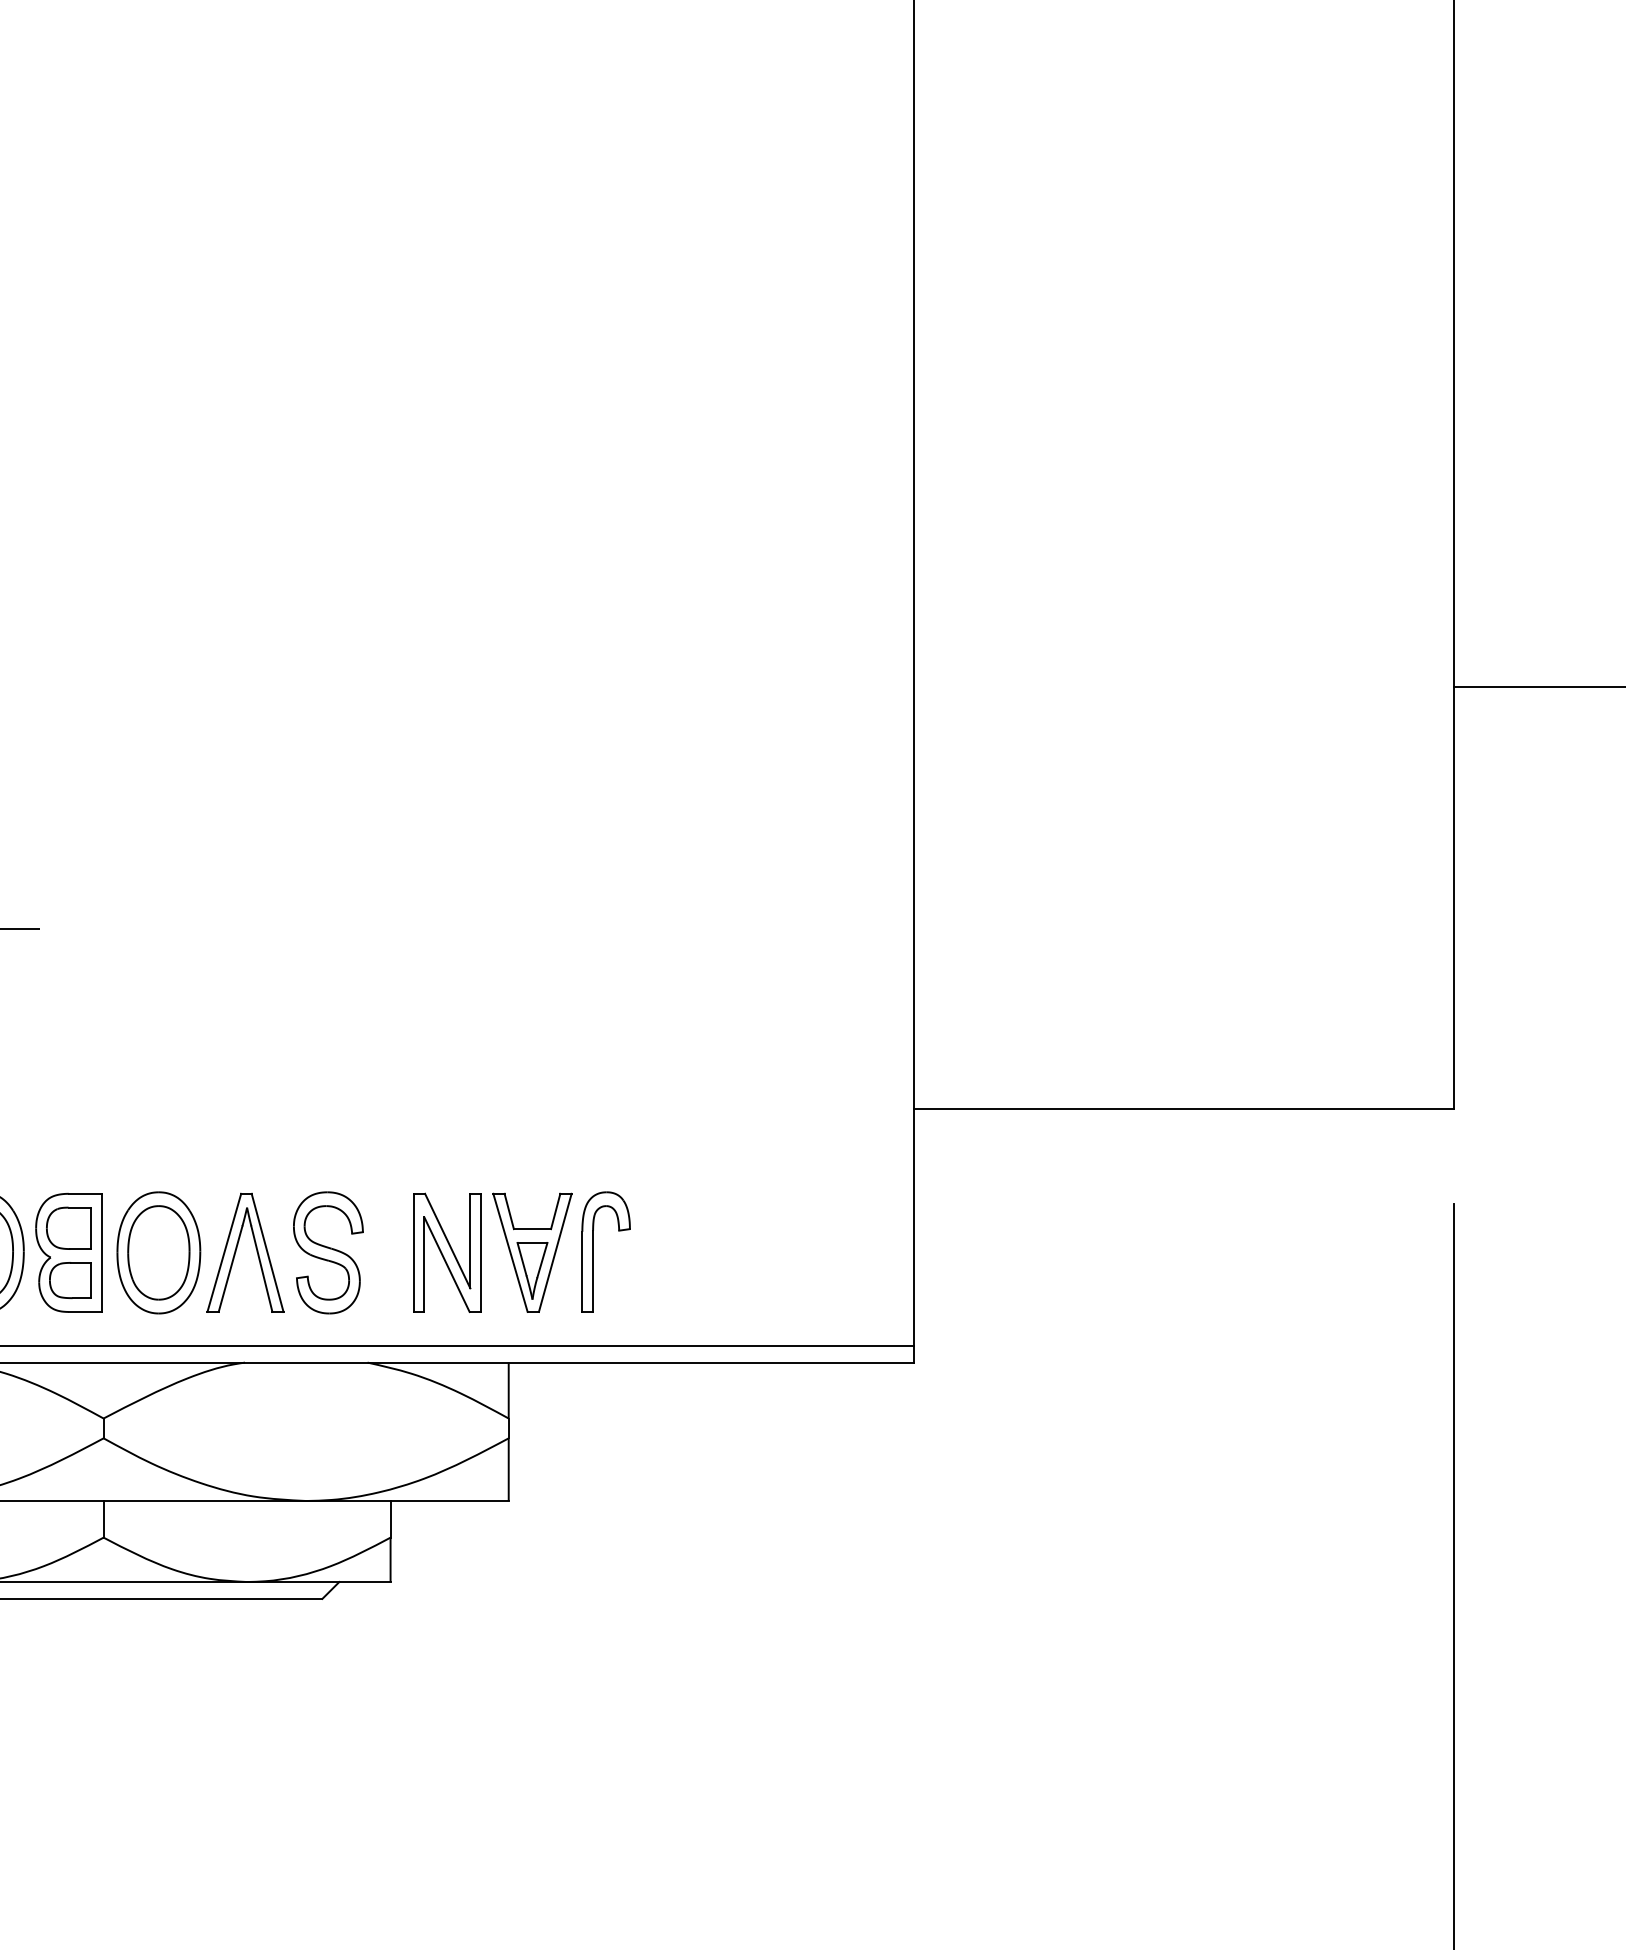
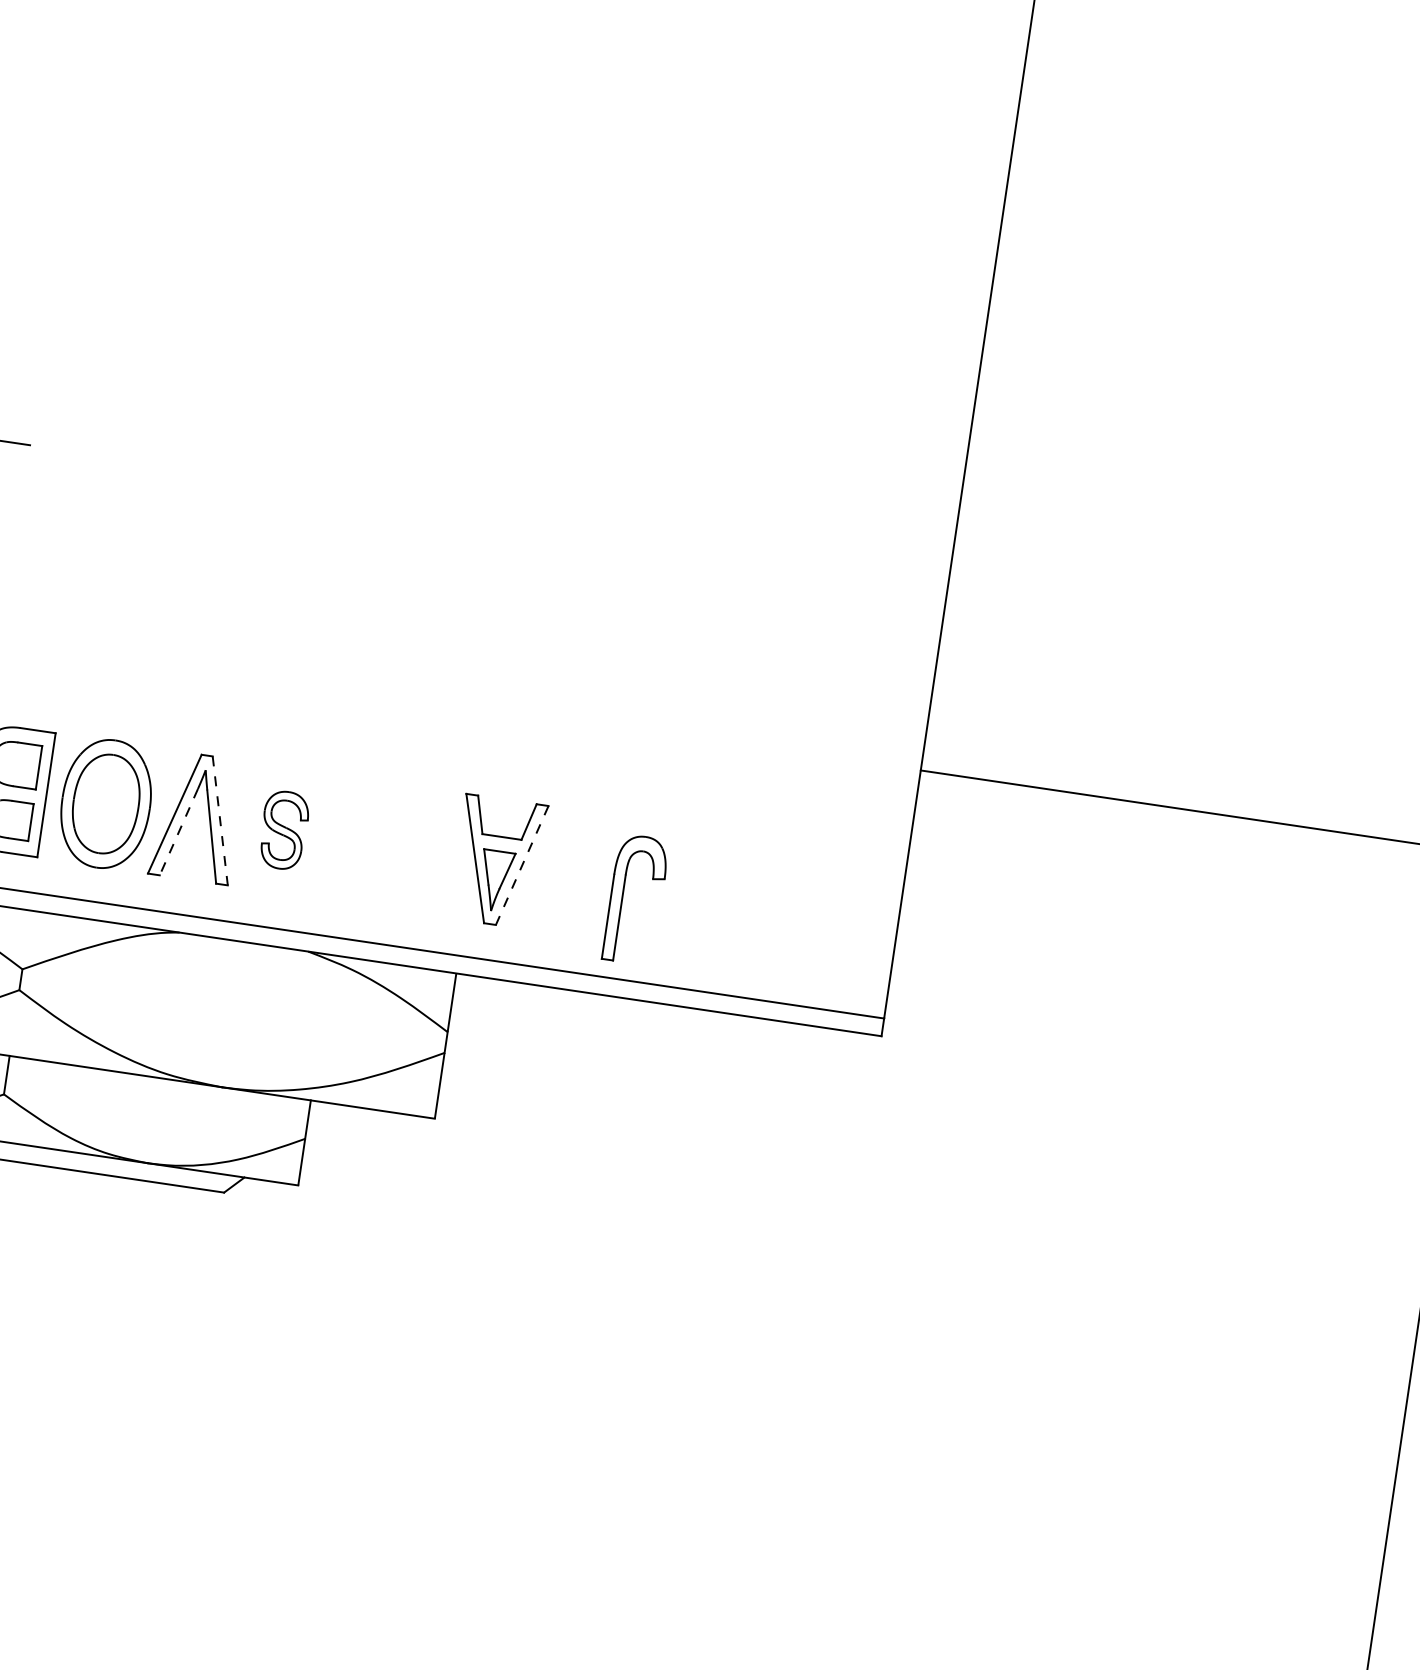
part: (593, 1251) -> (622, 897), moved
part: (328, 1252) -> (284, 829), size x0.6
part: (447, 1252) -> (409, 848), removed
line: (267, 1253) -> (220, 821), solid -> dashed
line: (555, 1253) -> (522, 866), solid -> dashed
line: (230, 1269) -> (178, 832), solid -> dashed

